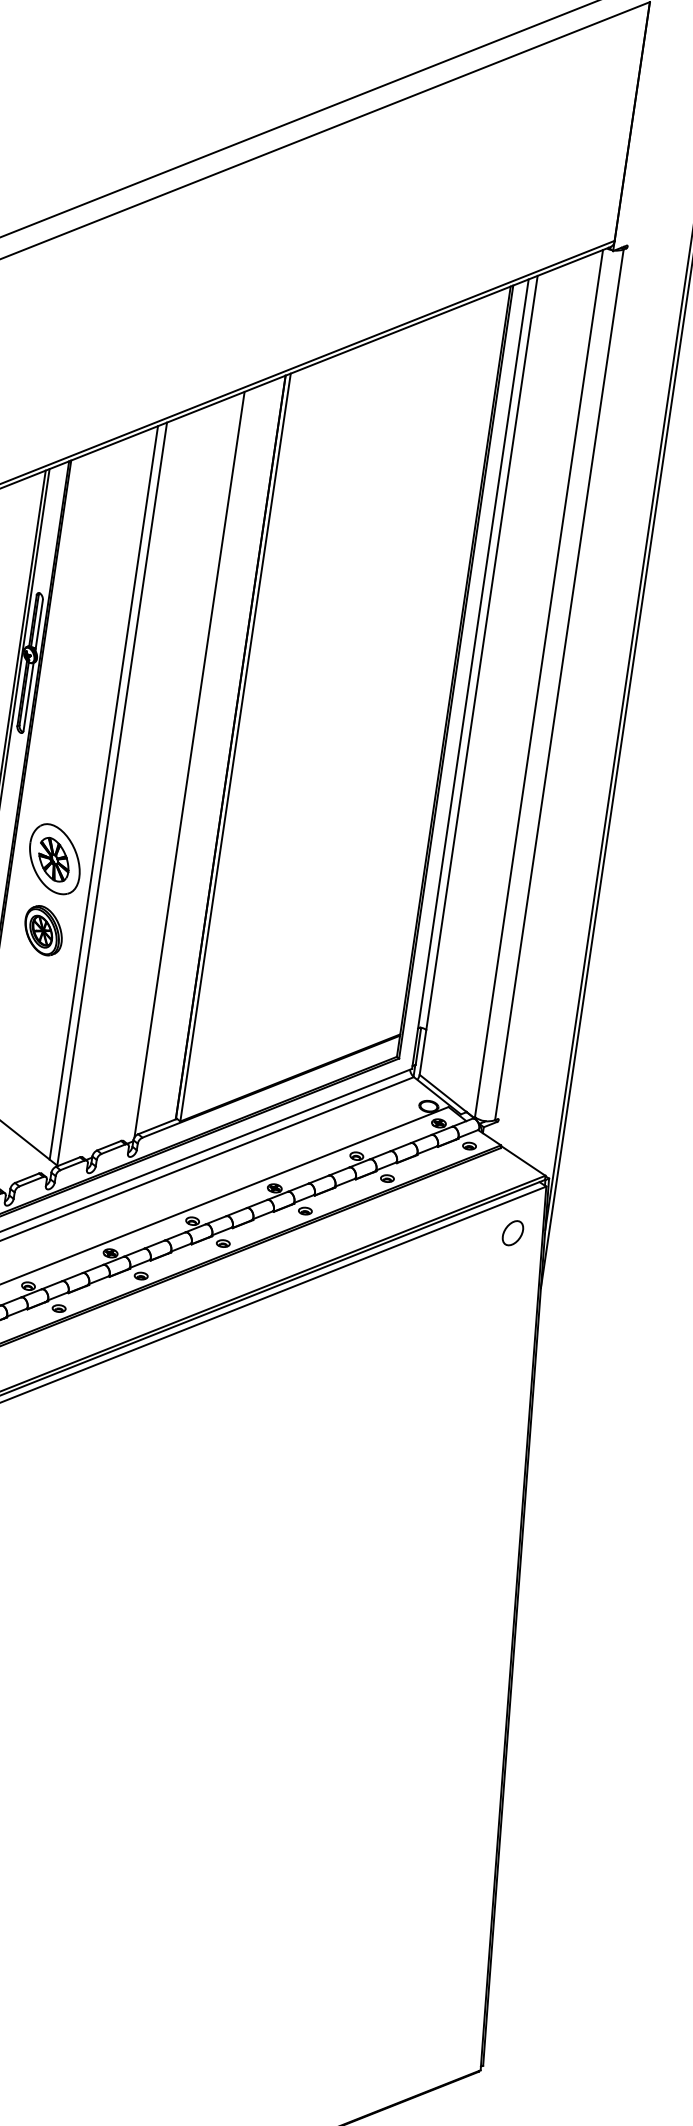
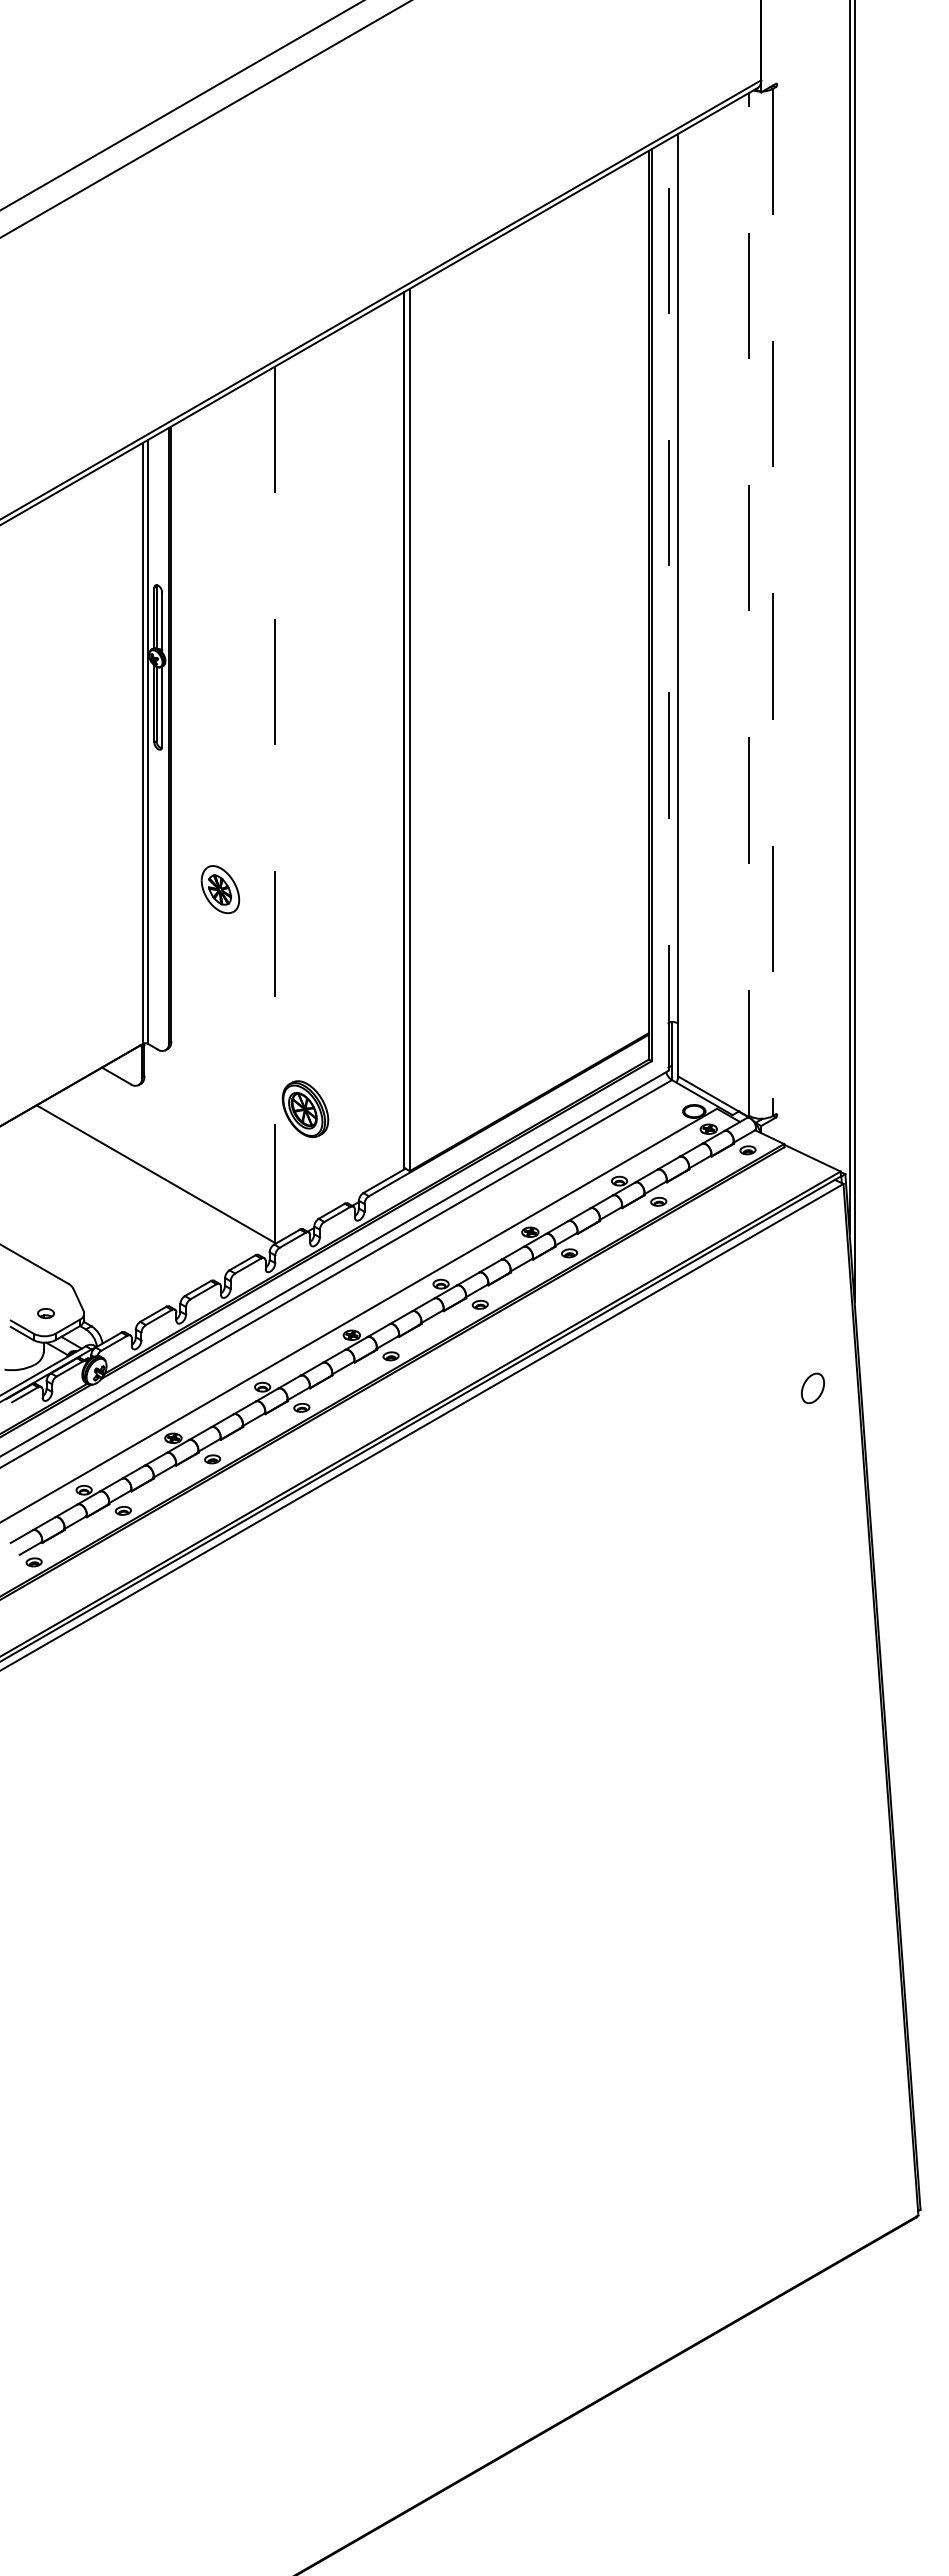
line: (470, 674) -> (668, 605), solid -> dashed
line: (539, 683) -> (749, 604), solid -> dashed
line: (559, 685) -> (773, 602), solid -> dashed
line: (189, 764) -> (359, 757), removed
line: (103, 792) -> (265, 804), removed
line: (112, 794) -> (275, 805), solid -> dashed
part: (55, 859) -> (220, 889), size x0.6
part: (43, 930) -> (305, 1108), moved
part: (512, 1233) -> (812, 1388), moved

